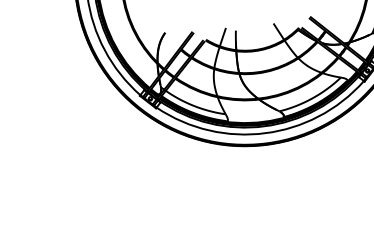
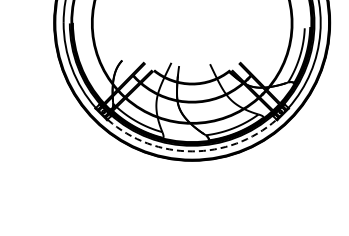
arc: (265, 133) -> (192, 151), solid -> dashed

